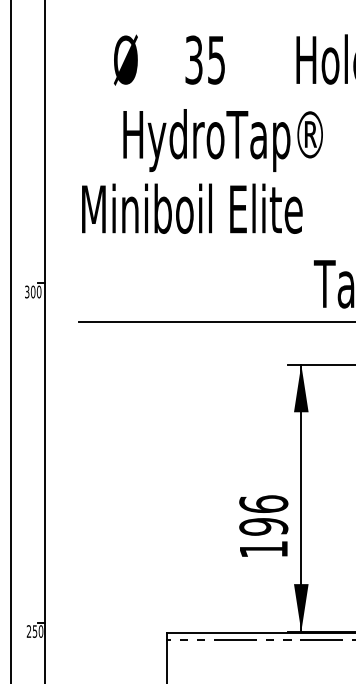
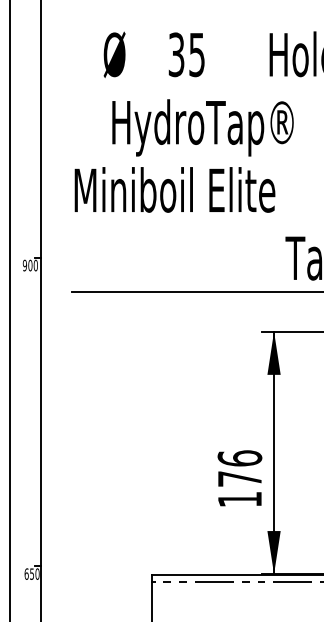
text: (26, 291) -> (24, 265), 300 -> 900
text: (263, 526) -> (239, 478), 196 -> 176
text: (28, 631) -> (26, 574), 250 -> 650

